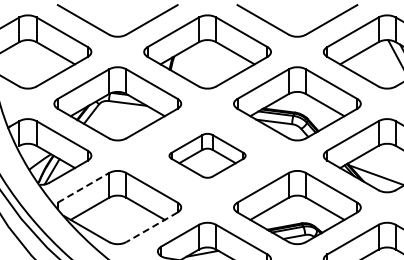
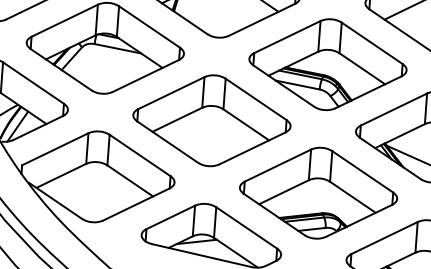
part: (207, 155) -> (211, 120), size x1.67
line: (83, 187) -> (55, 148), dashed -> solid
line: (152, 227) -> (137, 204), dashed -> solid

